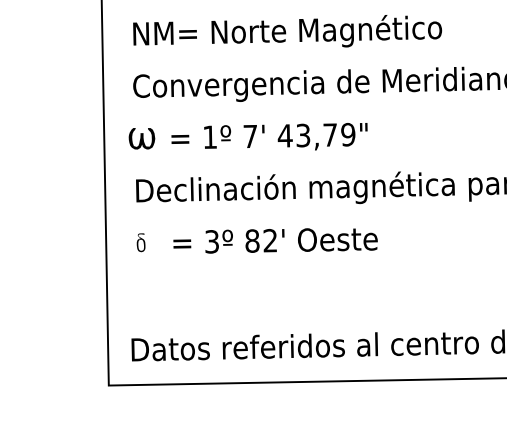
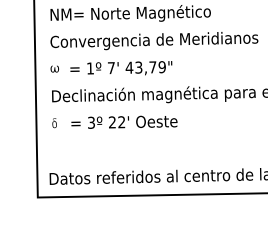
part: (140, 137) -> (54, 68), size x0.62
text: (252, 241) -> (112, 122), 82' -> 22'

